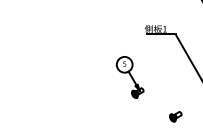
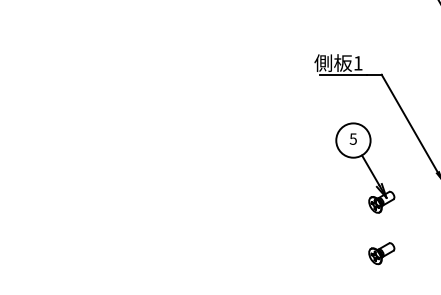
part: (129, 77) -> (363, 168), moved

